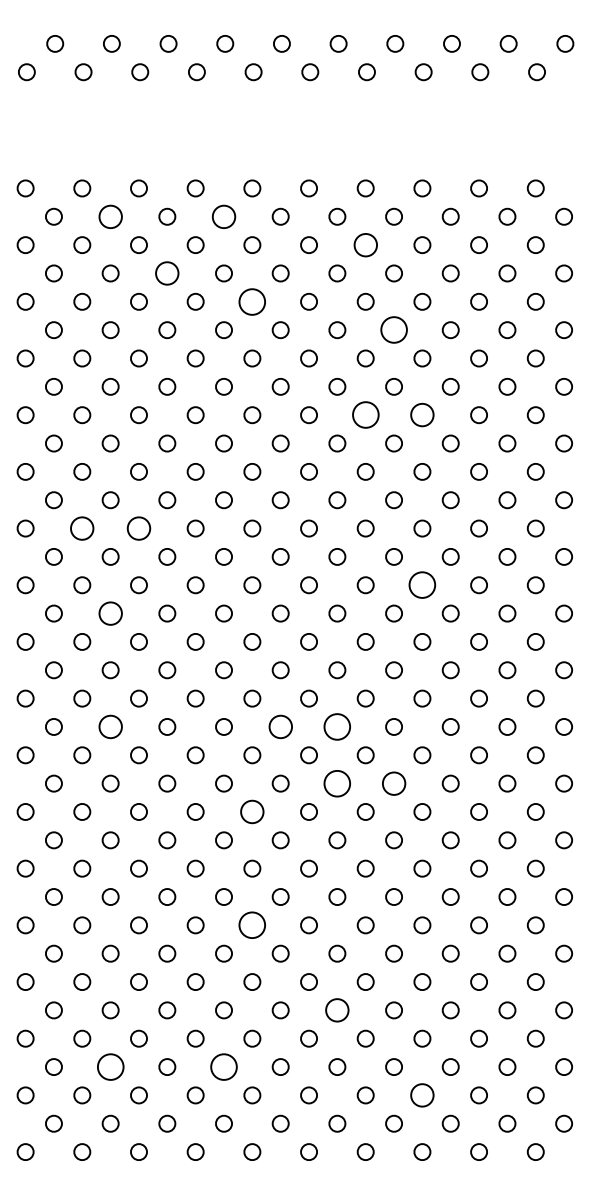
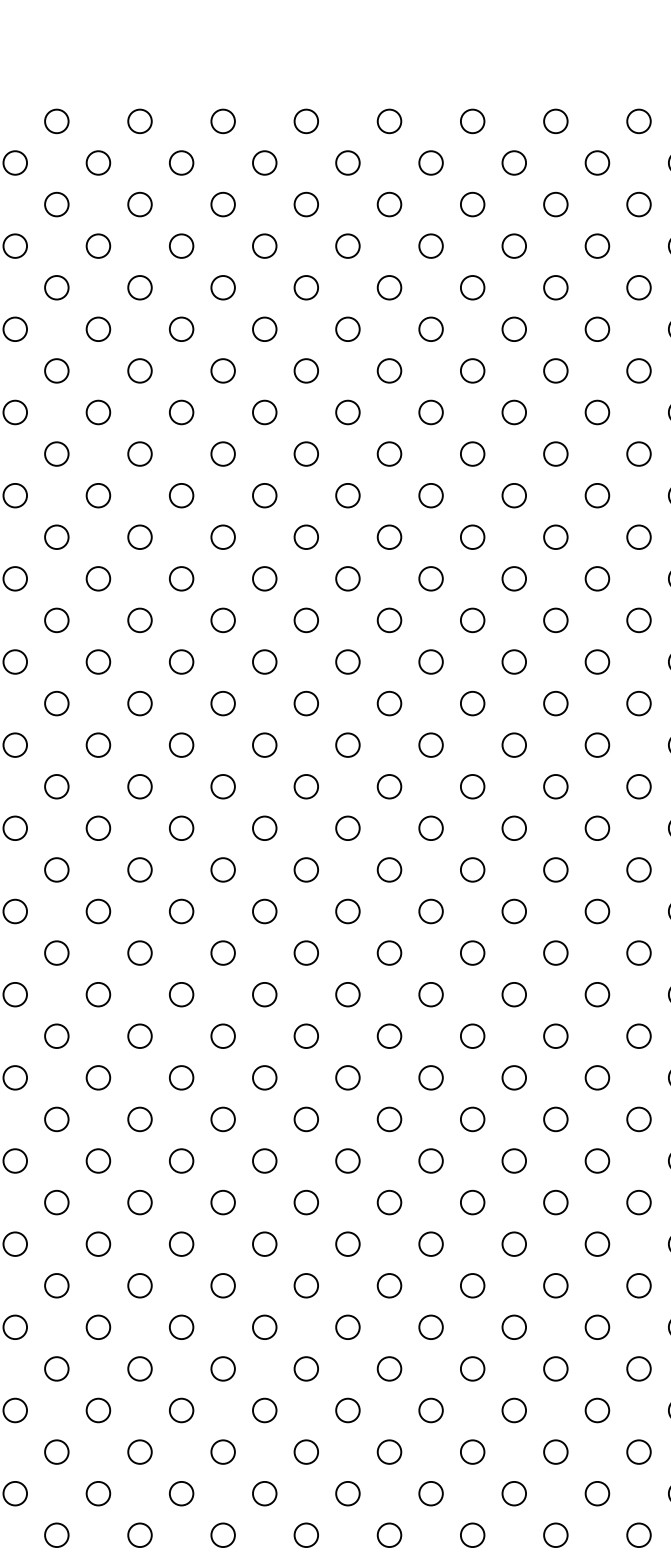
circle: (110, 216) -> (98, 162), size x0.71
circle: (223, 216) -> (264, 162), size x0.71
circle: (365, 244) -> (472, 203), size x0.71
circle: (167, 273) -> (181, 246), size x0.71
circle: (252, 301) -> (306, 287), size x0.62
circle: (393, 330) -> (513, 329), size x0.62
circle: (365, 415) -> (472, 454), size x0.62
circle: (422, 415) -> (555, 454), size x0.71
circle: (82, 528) -> (57, 620), size x0.71
circle: (138, 528) -> (139, 620), size x0.71
circle: (422, 585) -> (555, 703), size x0.62
circle: (110, 613) -> (98, 745), size x0.71
circle: (110, 726) -> (98, 910), size x0.71
circle: (280, 726) -> (347, 910), size x0.71
circle: (337, 726) -> (431, 910), size x0.62
circle: (337, 783) -> (431, 994), size x0.62
circle: (393, 783) -> (513, 994), size x0.71
circle: (252, 811) -> (306, 1035), size x0.71
circle: (252, 925) -> (306, 1202), size x0.62
circle: (337, 1010) -> (431, 1327), size x0.71
circle: (110, 1066) -> (98, 1409), size x0.62
circle: (223, 1066) -> (264, 1409), size x0.62
circle: (422, 1095) -> (555, 1452), size x0.71

